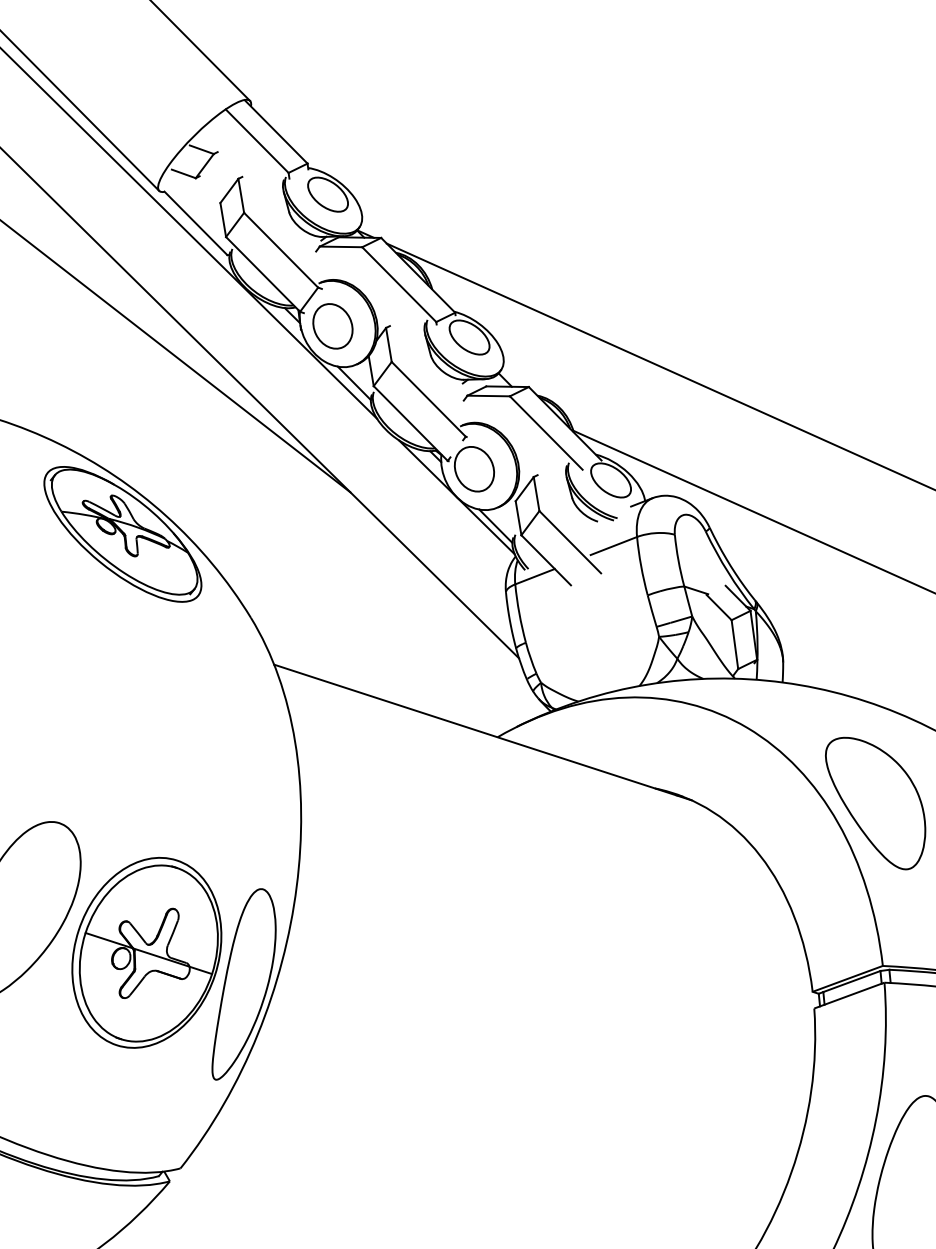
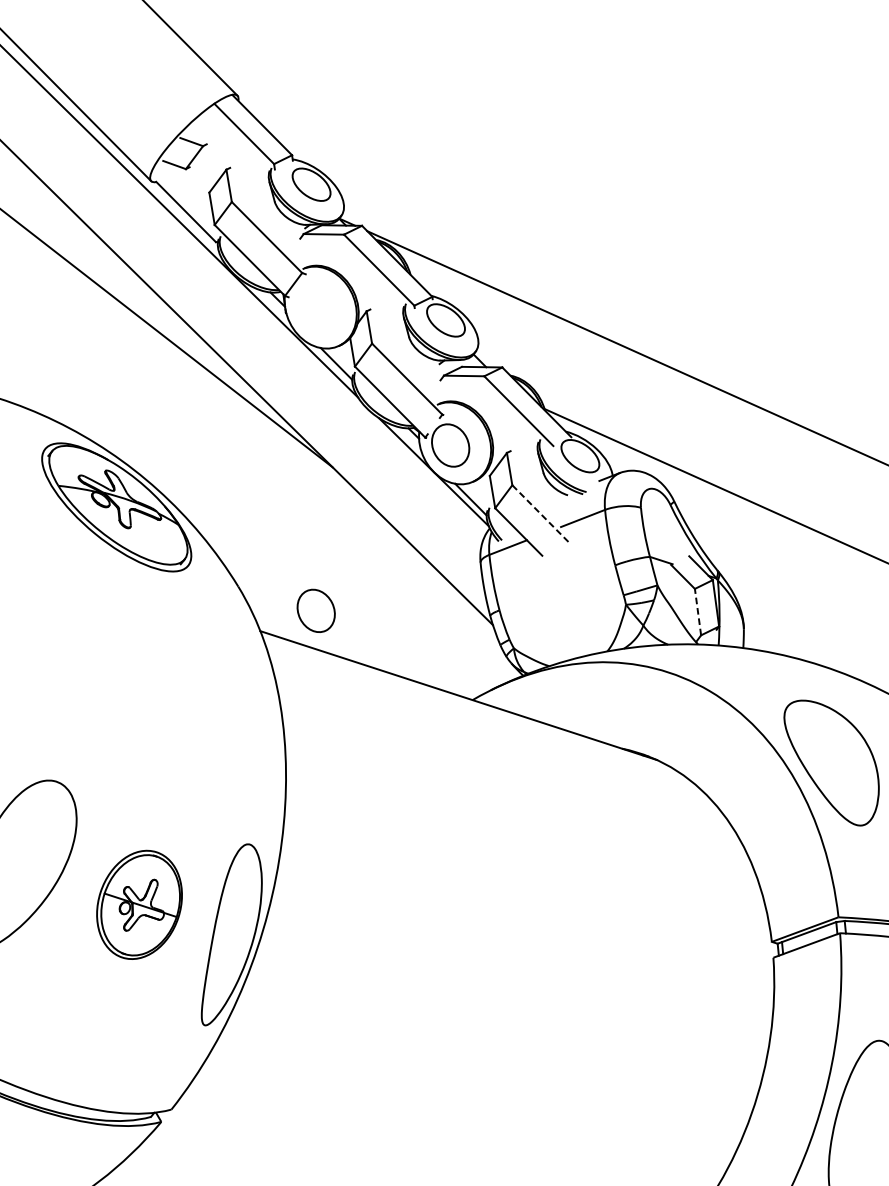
part: (332, 326) -> (315, 611), moved
line: (570, 542) -> (541, 515), solid -> dashed
line: (734, 644) -> (697, 611), solid -> dashed
part: (146, 952) -> (139, 904), size x0.6

